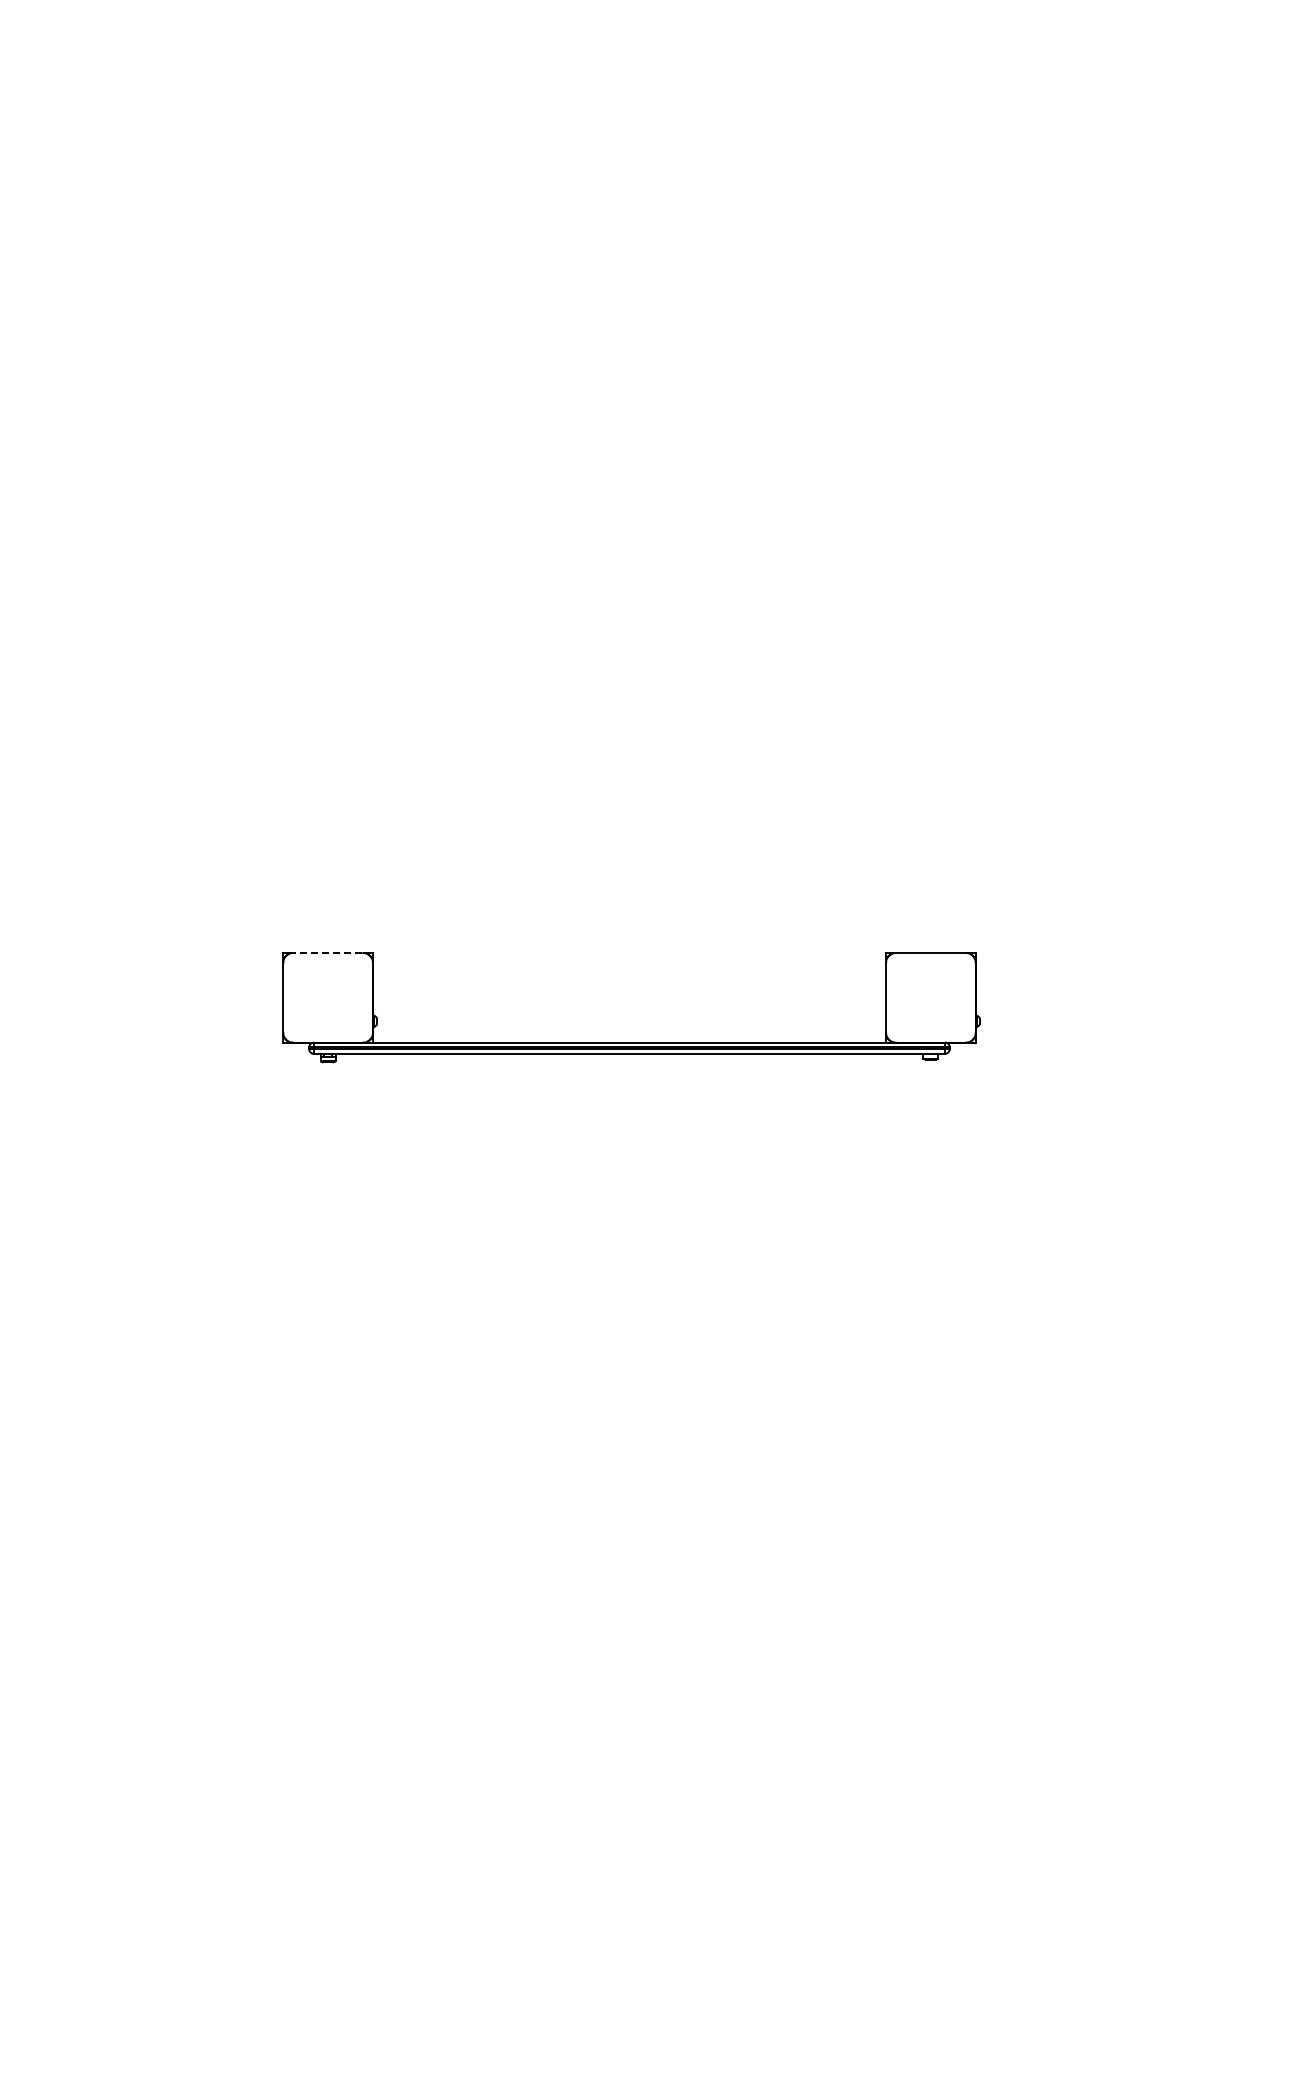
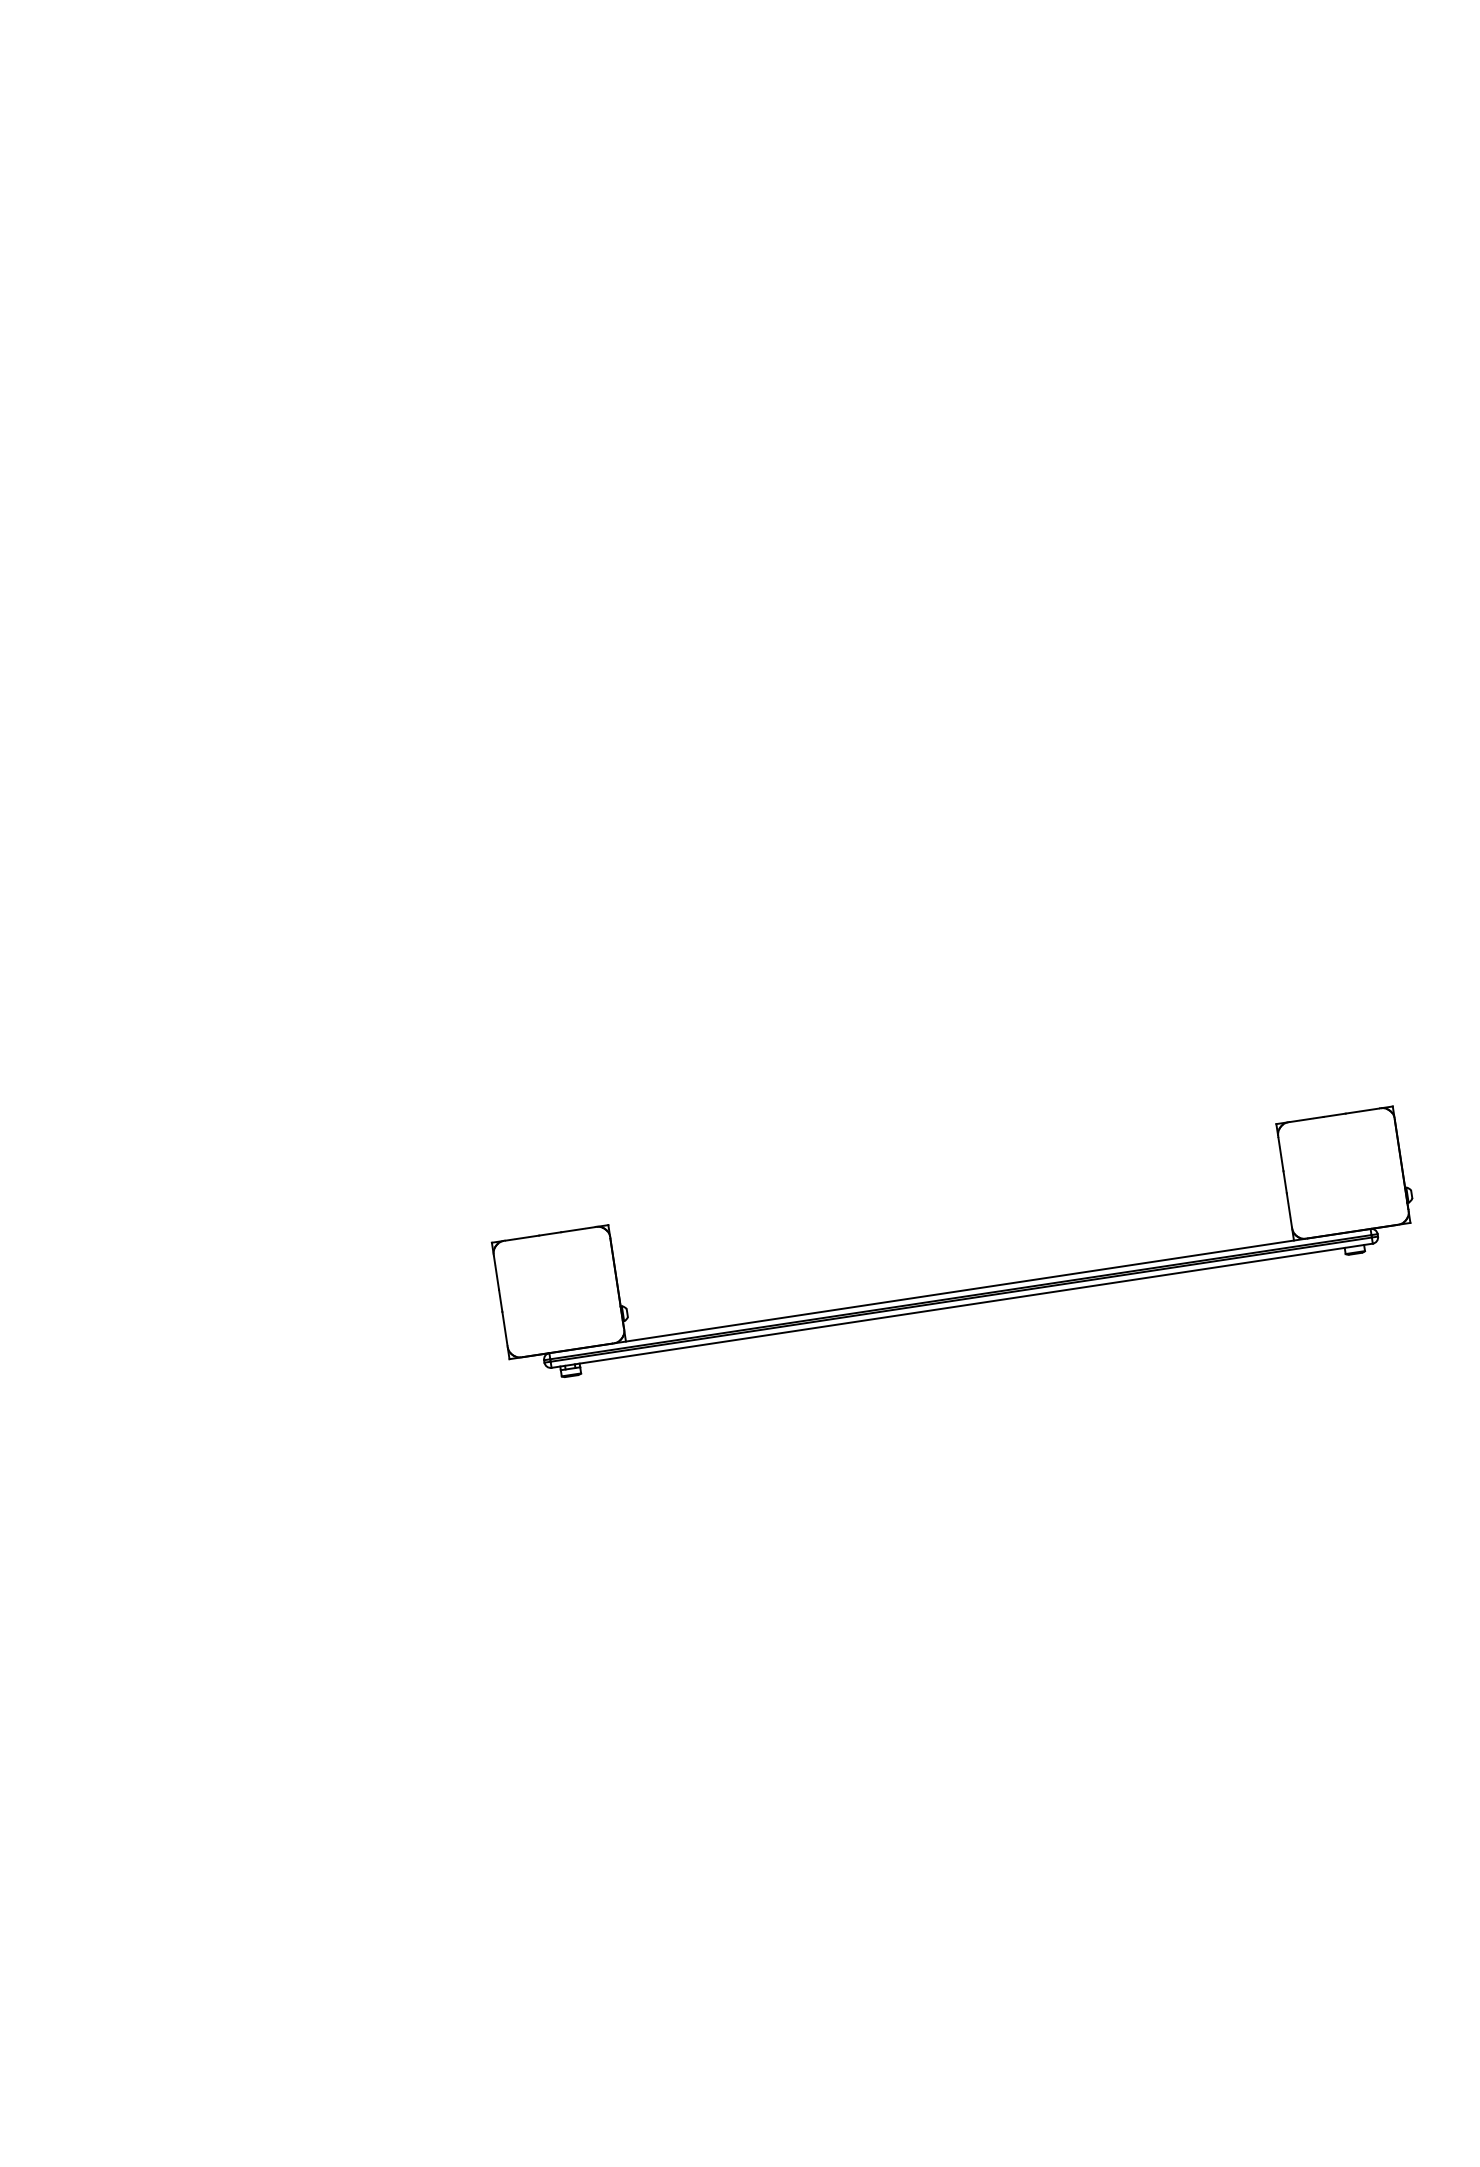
line: (327, 953) -> (549, 1234), dashed -> solid

